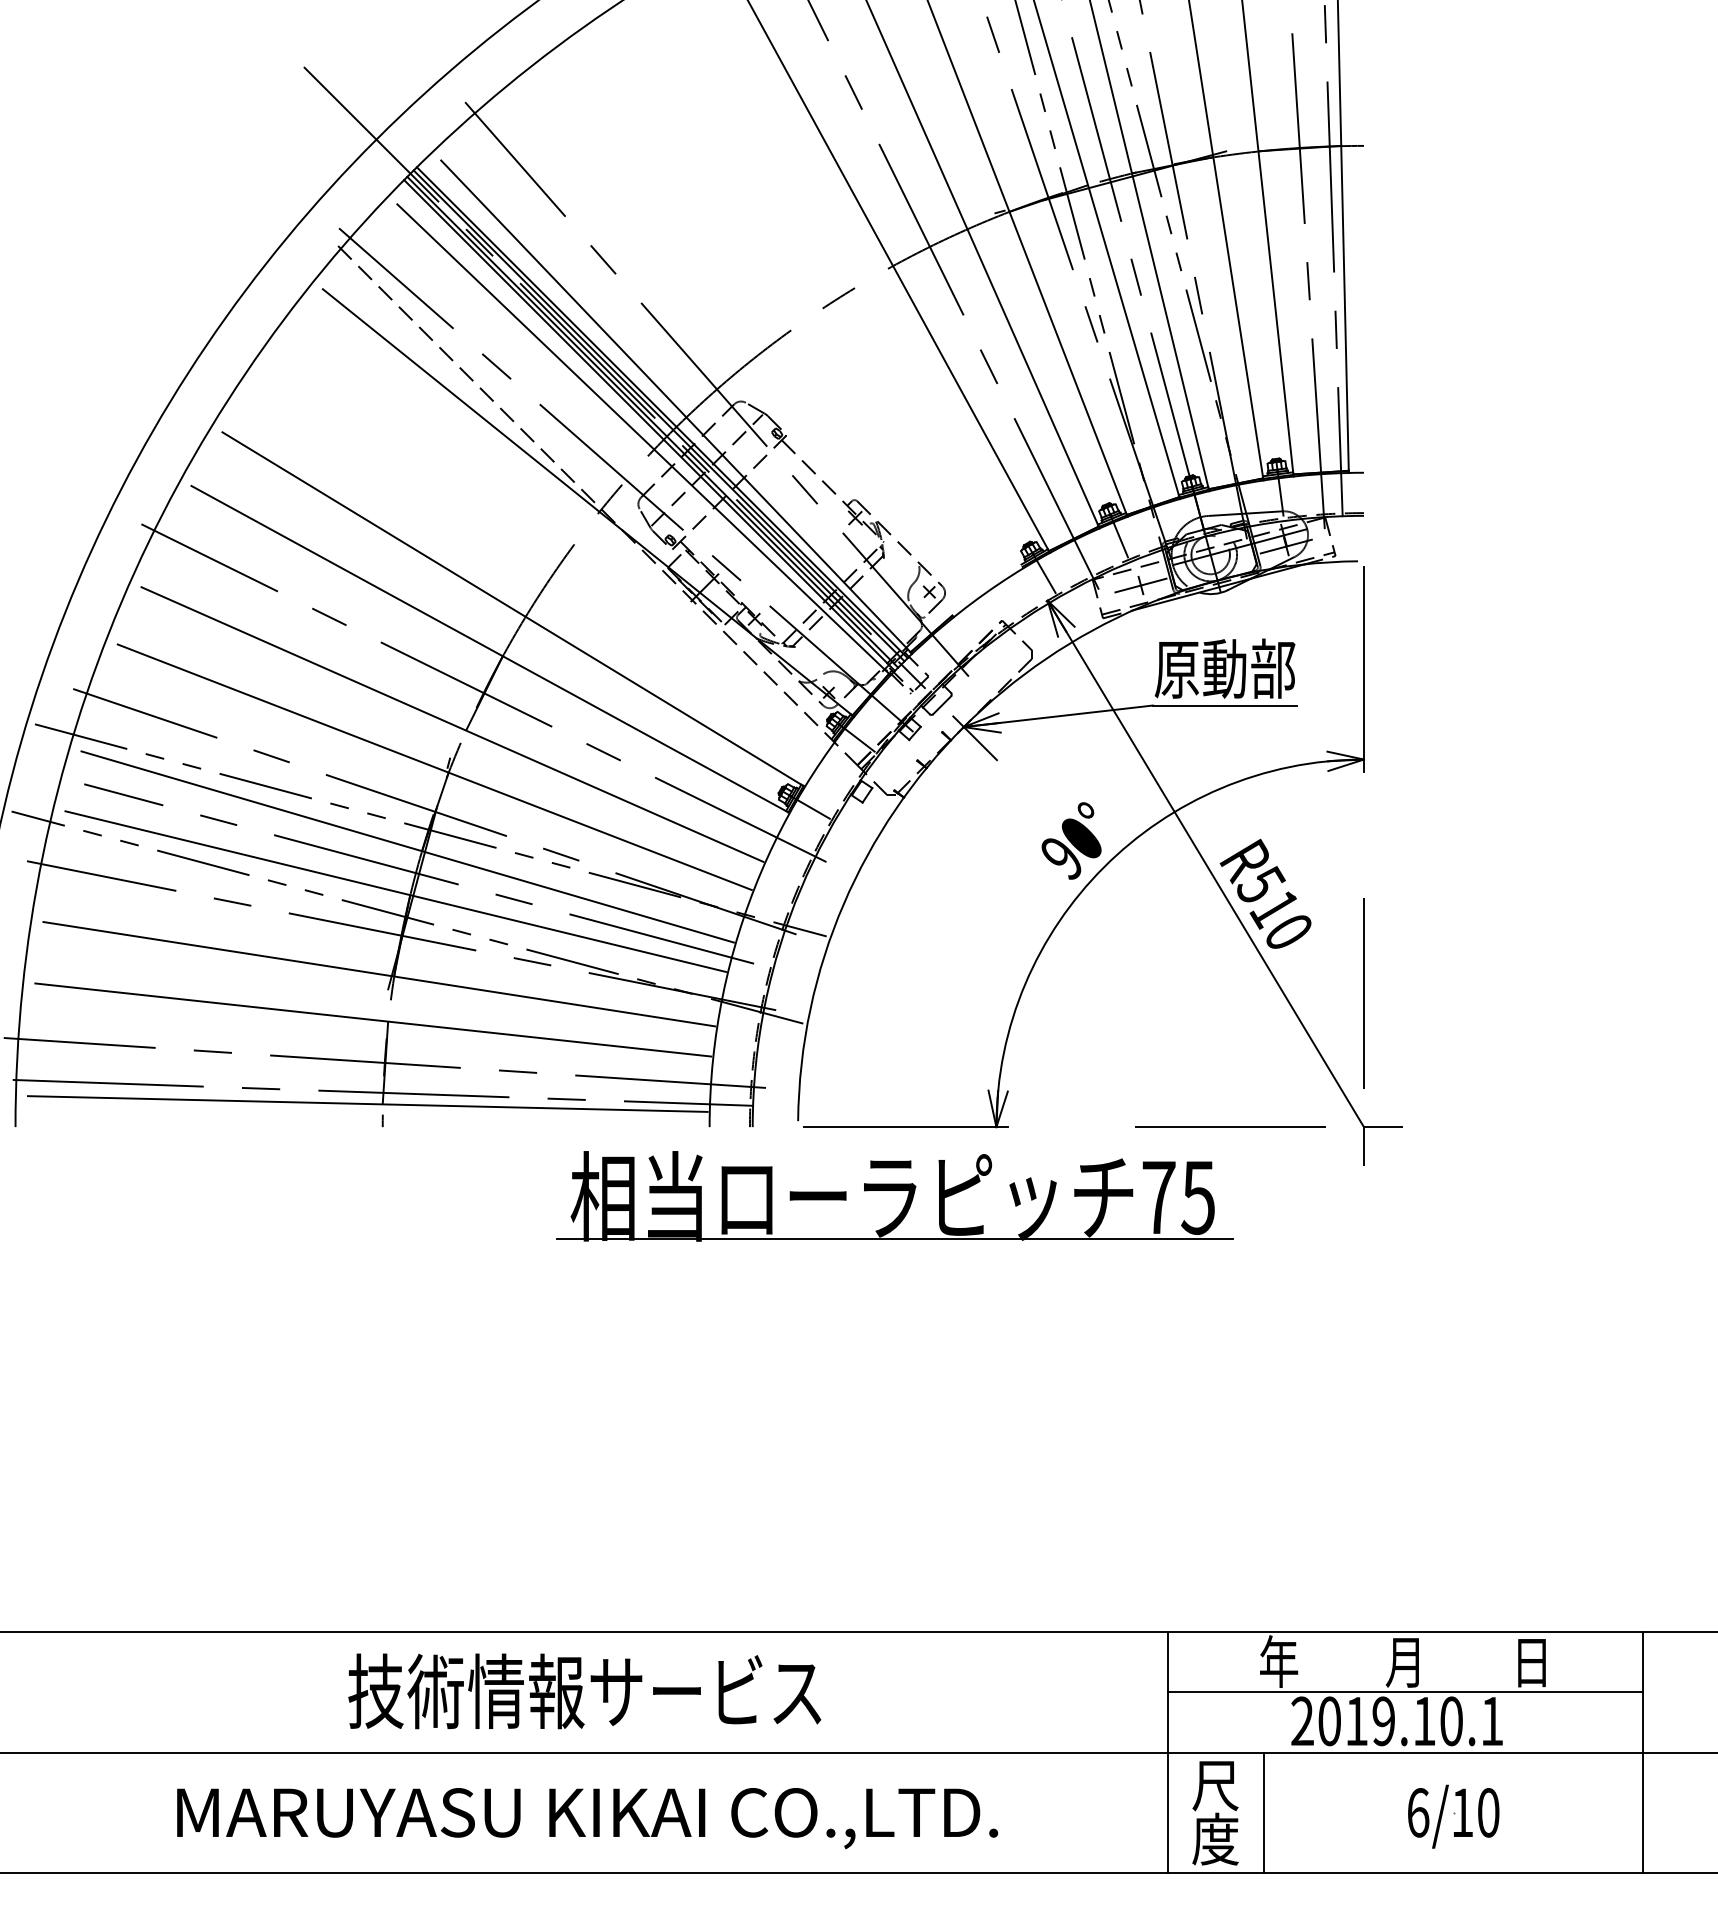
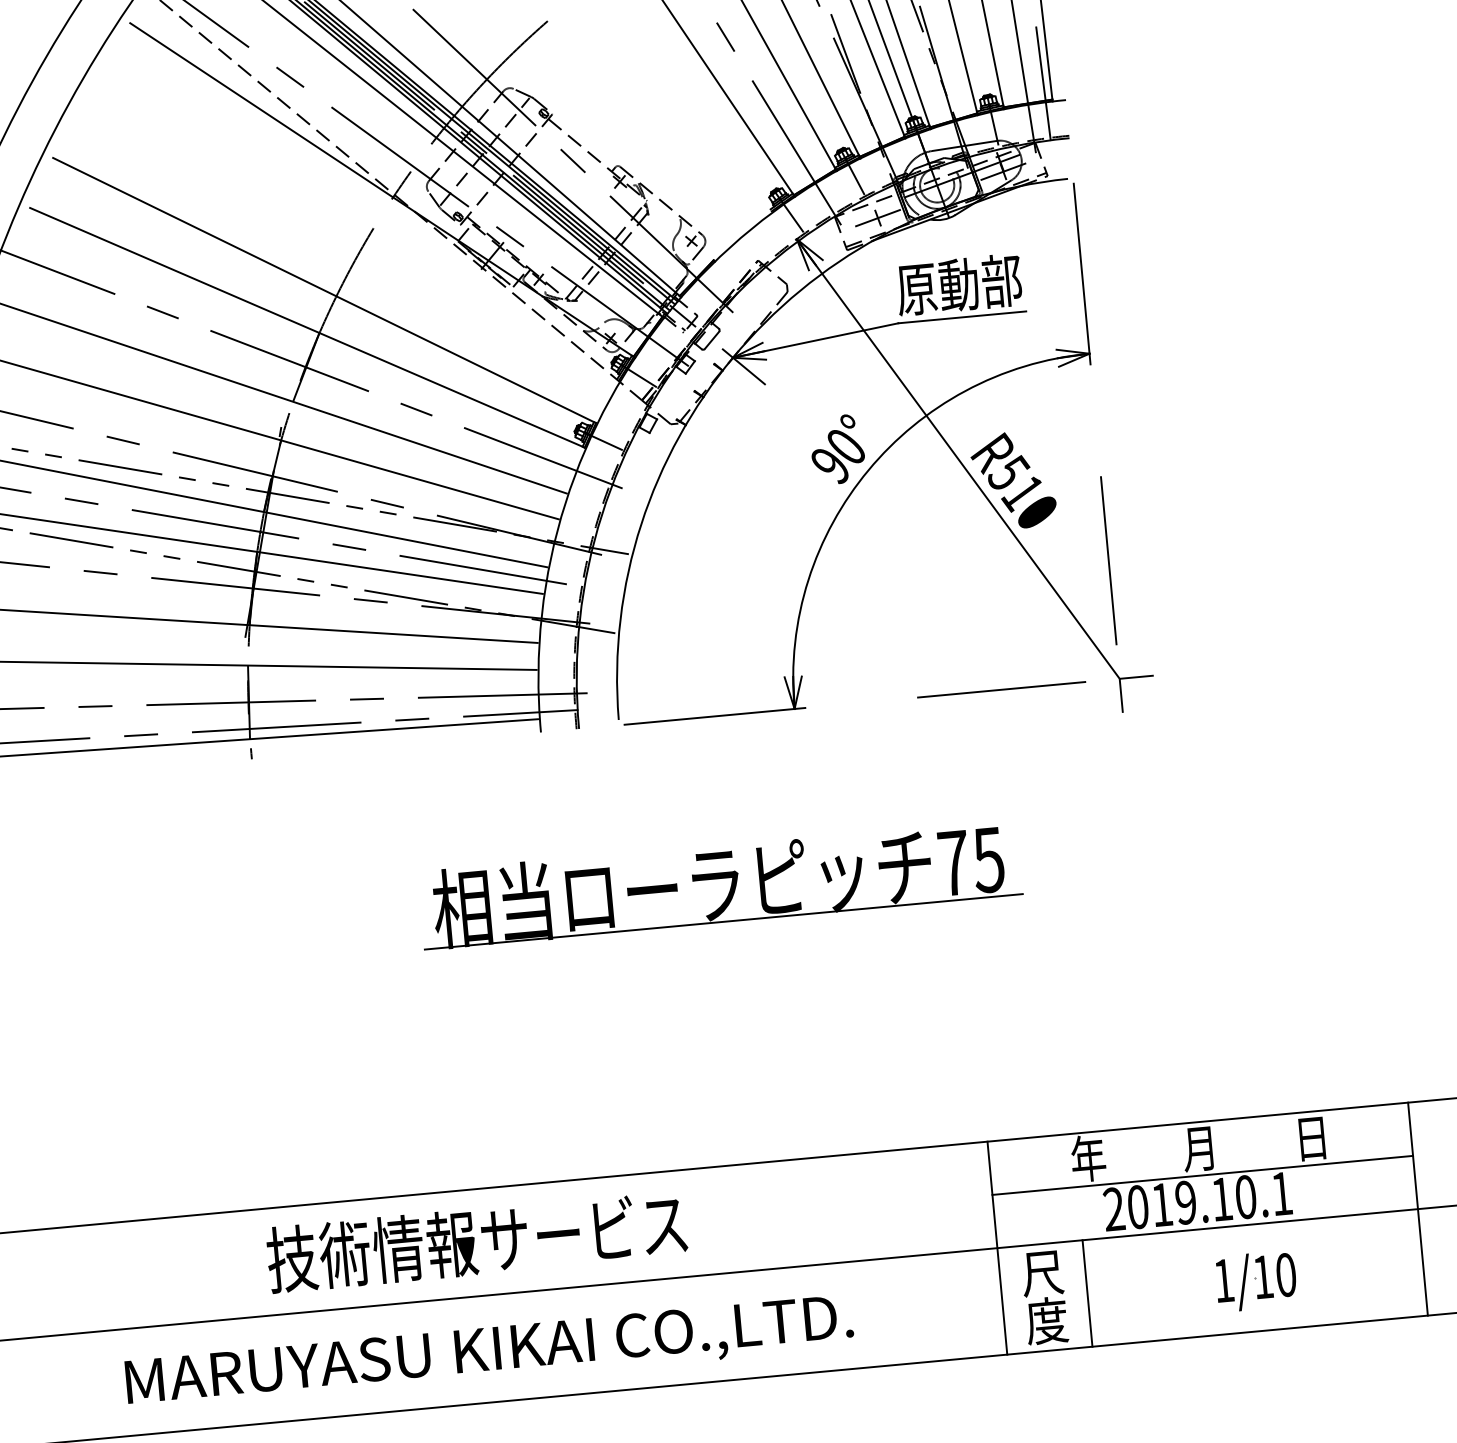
part: (894, 1196) -> (719, 883), moved
text: (1418, 1812) -> (1224, 1280), 6/10 -> 1/10

